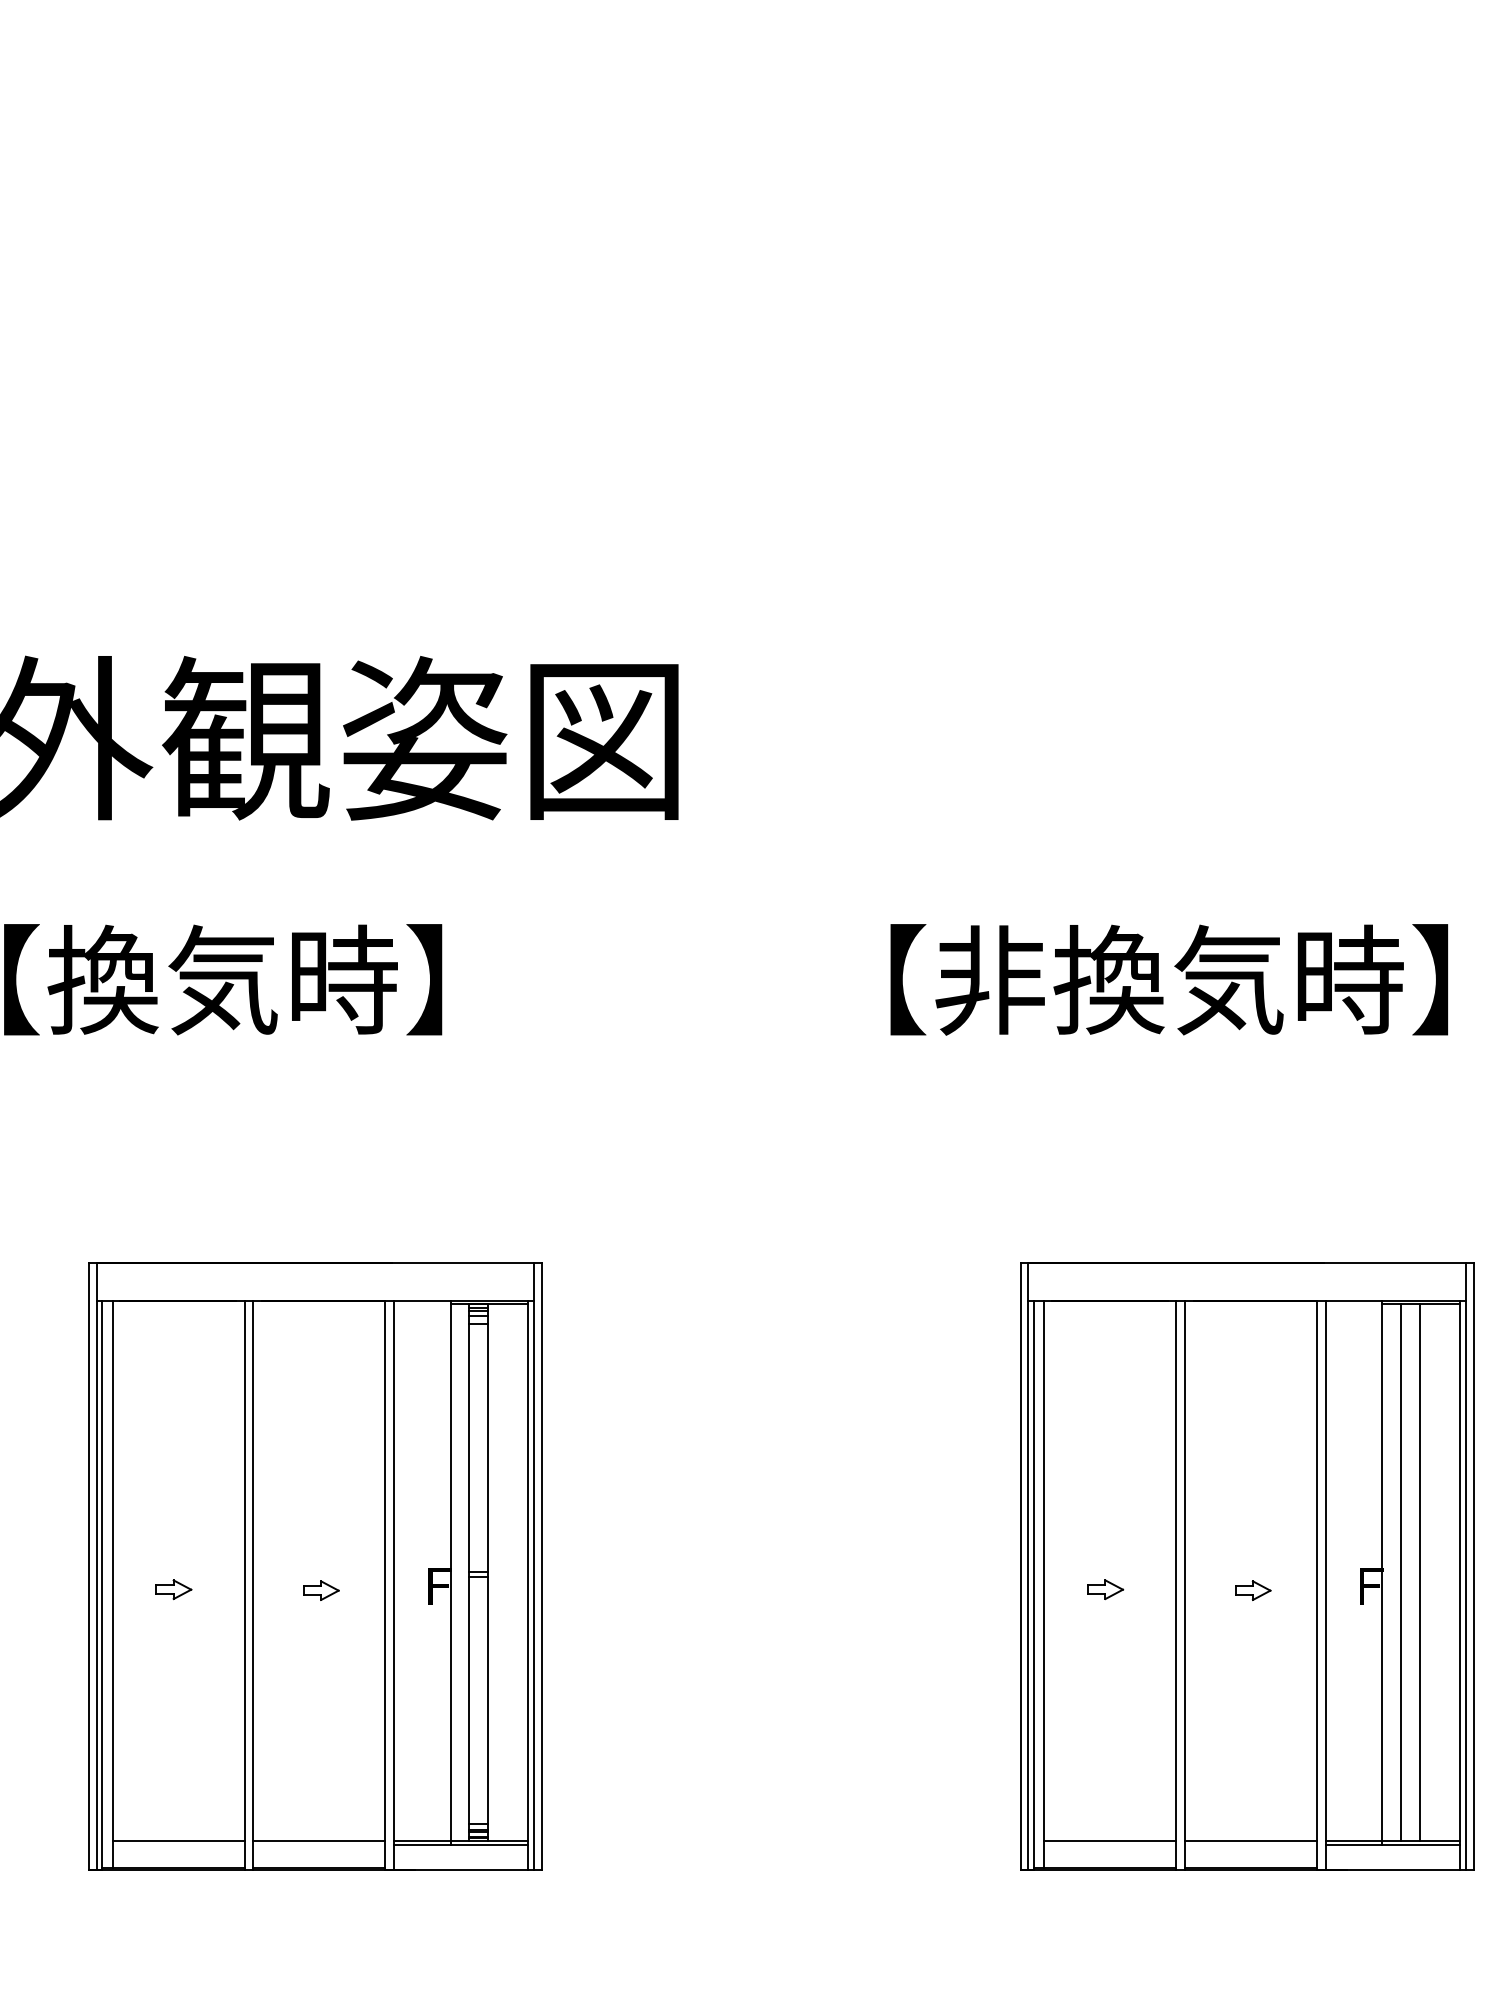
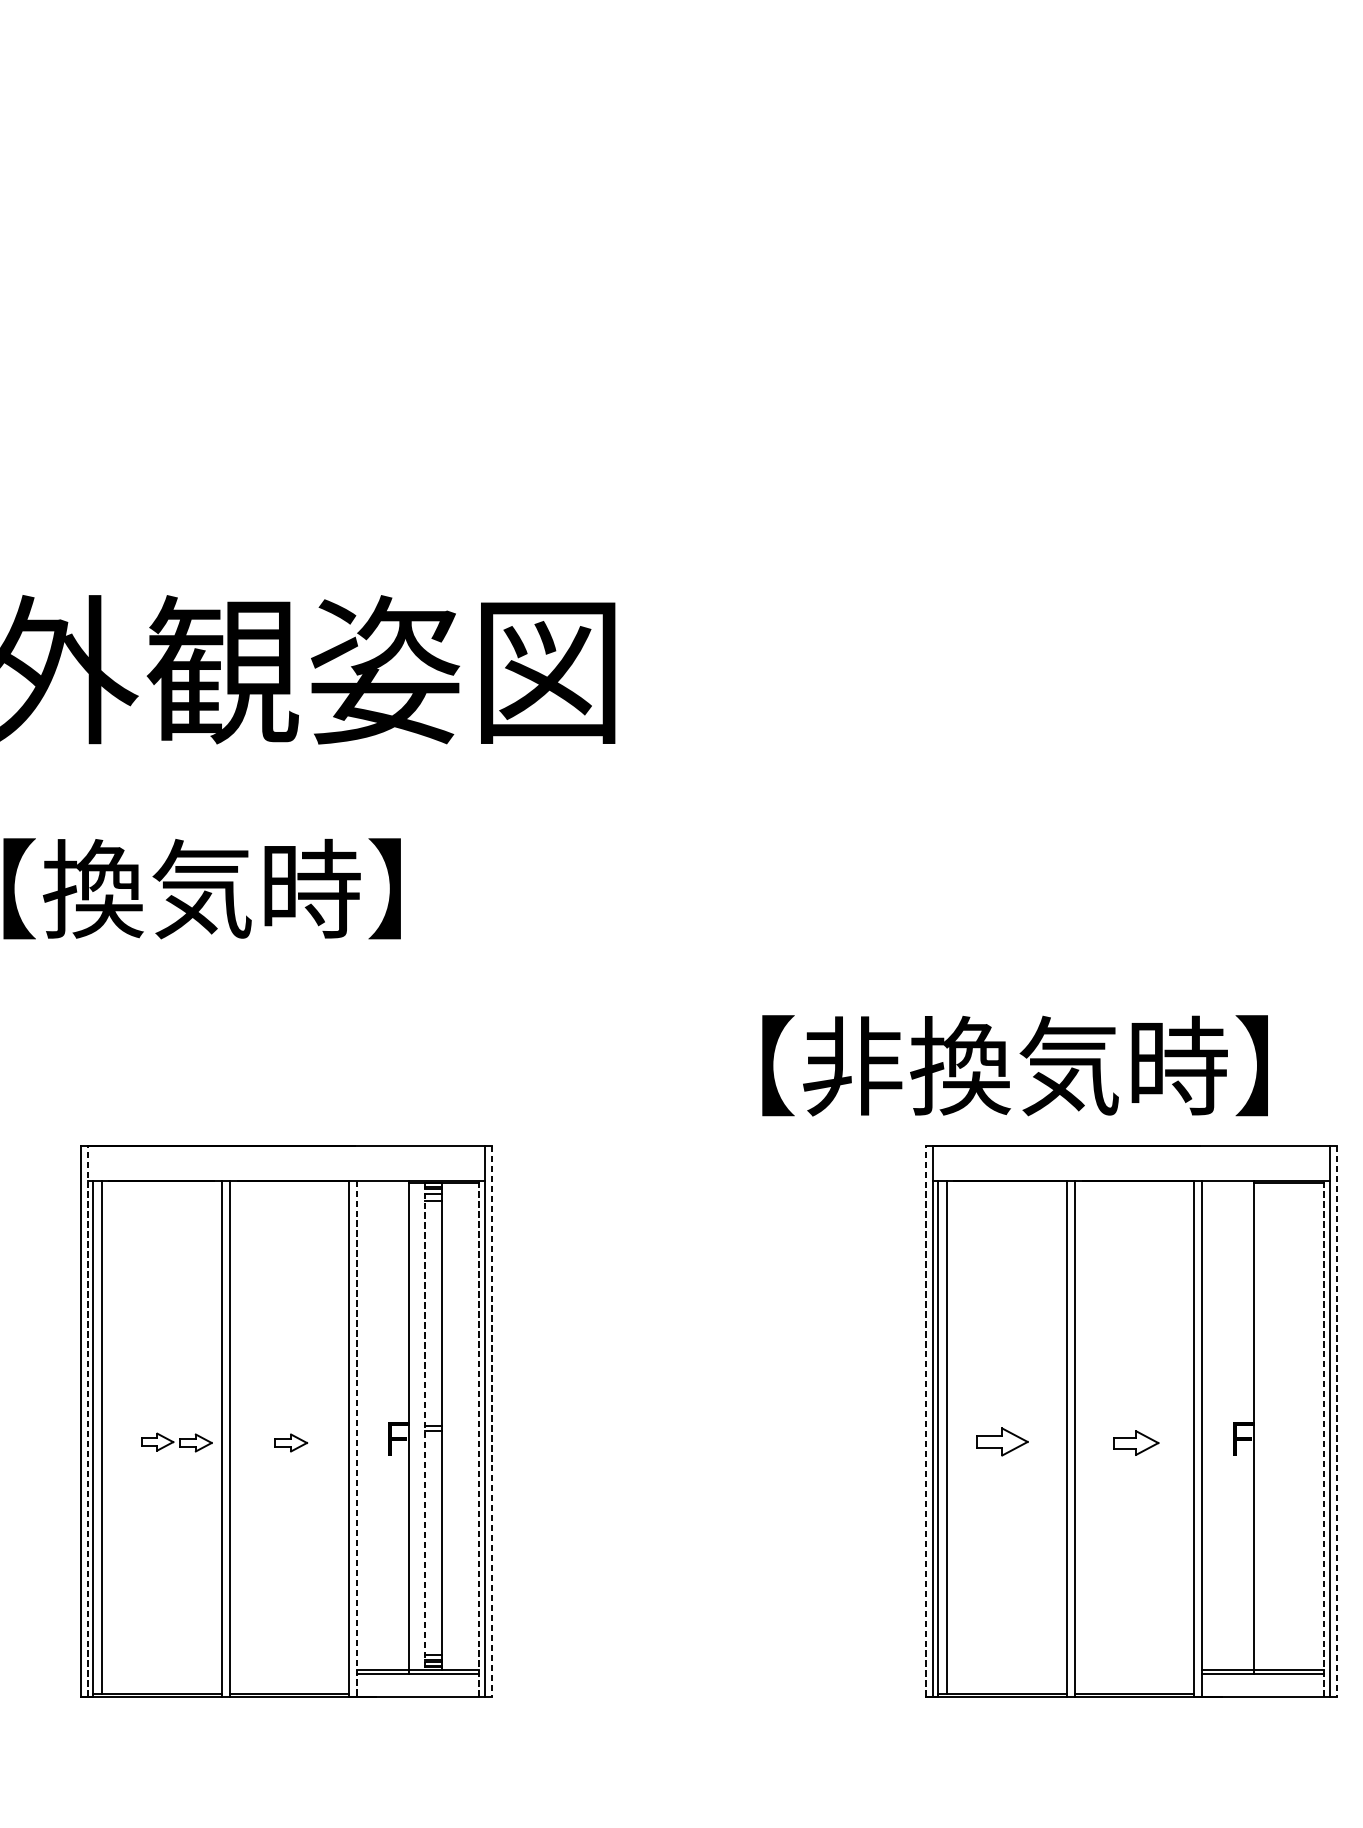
text: (1169, 979) -> (1015, 1065), moved
line: (96, 1566) -> (87, 1421), solid -> dashed
line: (542, 1566) -> (491, 1421), solid -> dashed
line: (1020, 1566) -> (925, 1421), solid -> dashed
line: (1473, 1566) -> (1336, 1421), solid -> dashed
line: (1400, 1571) -> (1270, 1425), removed
line: (1419, 1571) -> (1287, 1425), removed
line: (469, 1572) -> (425, 1426), solid -> dashed
line: (394, 1585) -> (357, 1438), solid -> dashed
line: (527, 1585) -> (478, 1438), solid -> dashed
line: (1459, 1585) -> (1323, 1438), solid -> dashed
part: (1105, 1589) -> (1002, 1441), size x1.6
part: (216, 1590) -> (196, 1442), added
part: (1253, 1590) -> (1136, 1442), size x1.4
line: (178, 1840) -> (161, 1669), removed
line: (319, 1840) -> (289, 1669), removed
line: (1110, 1840) -> (1007, 1669), removed
line: (1251, 1840) -> (1135, 1669), removed

